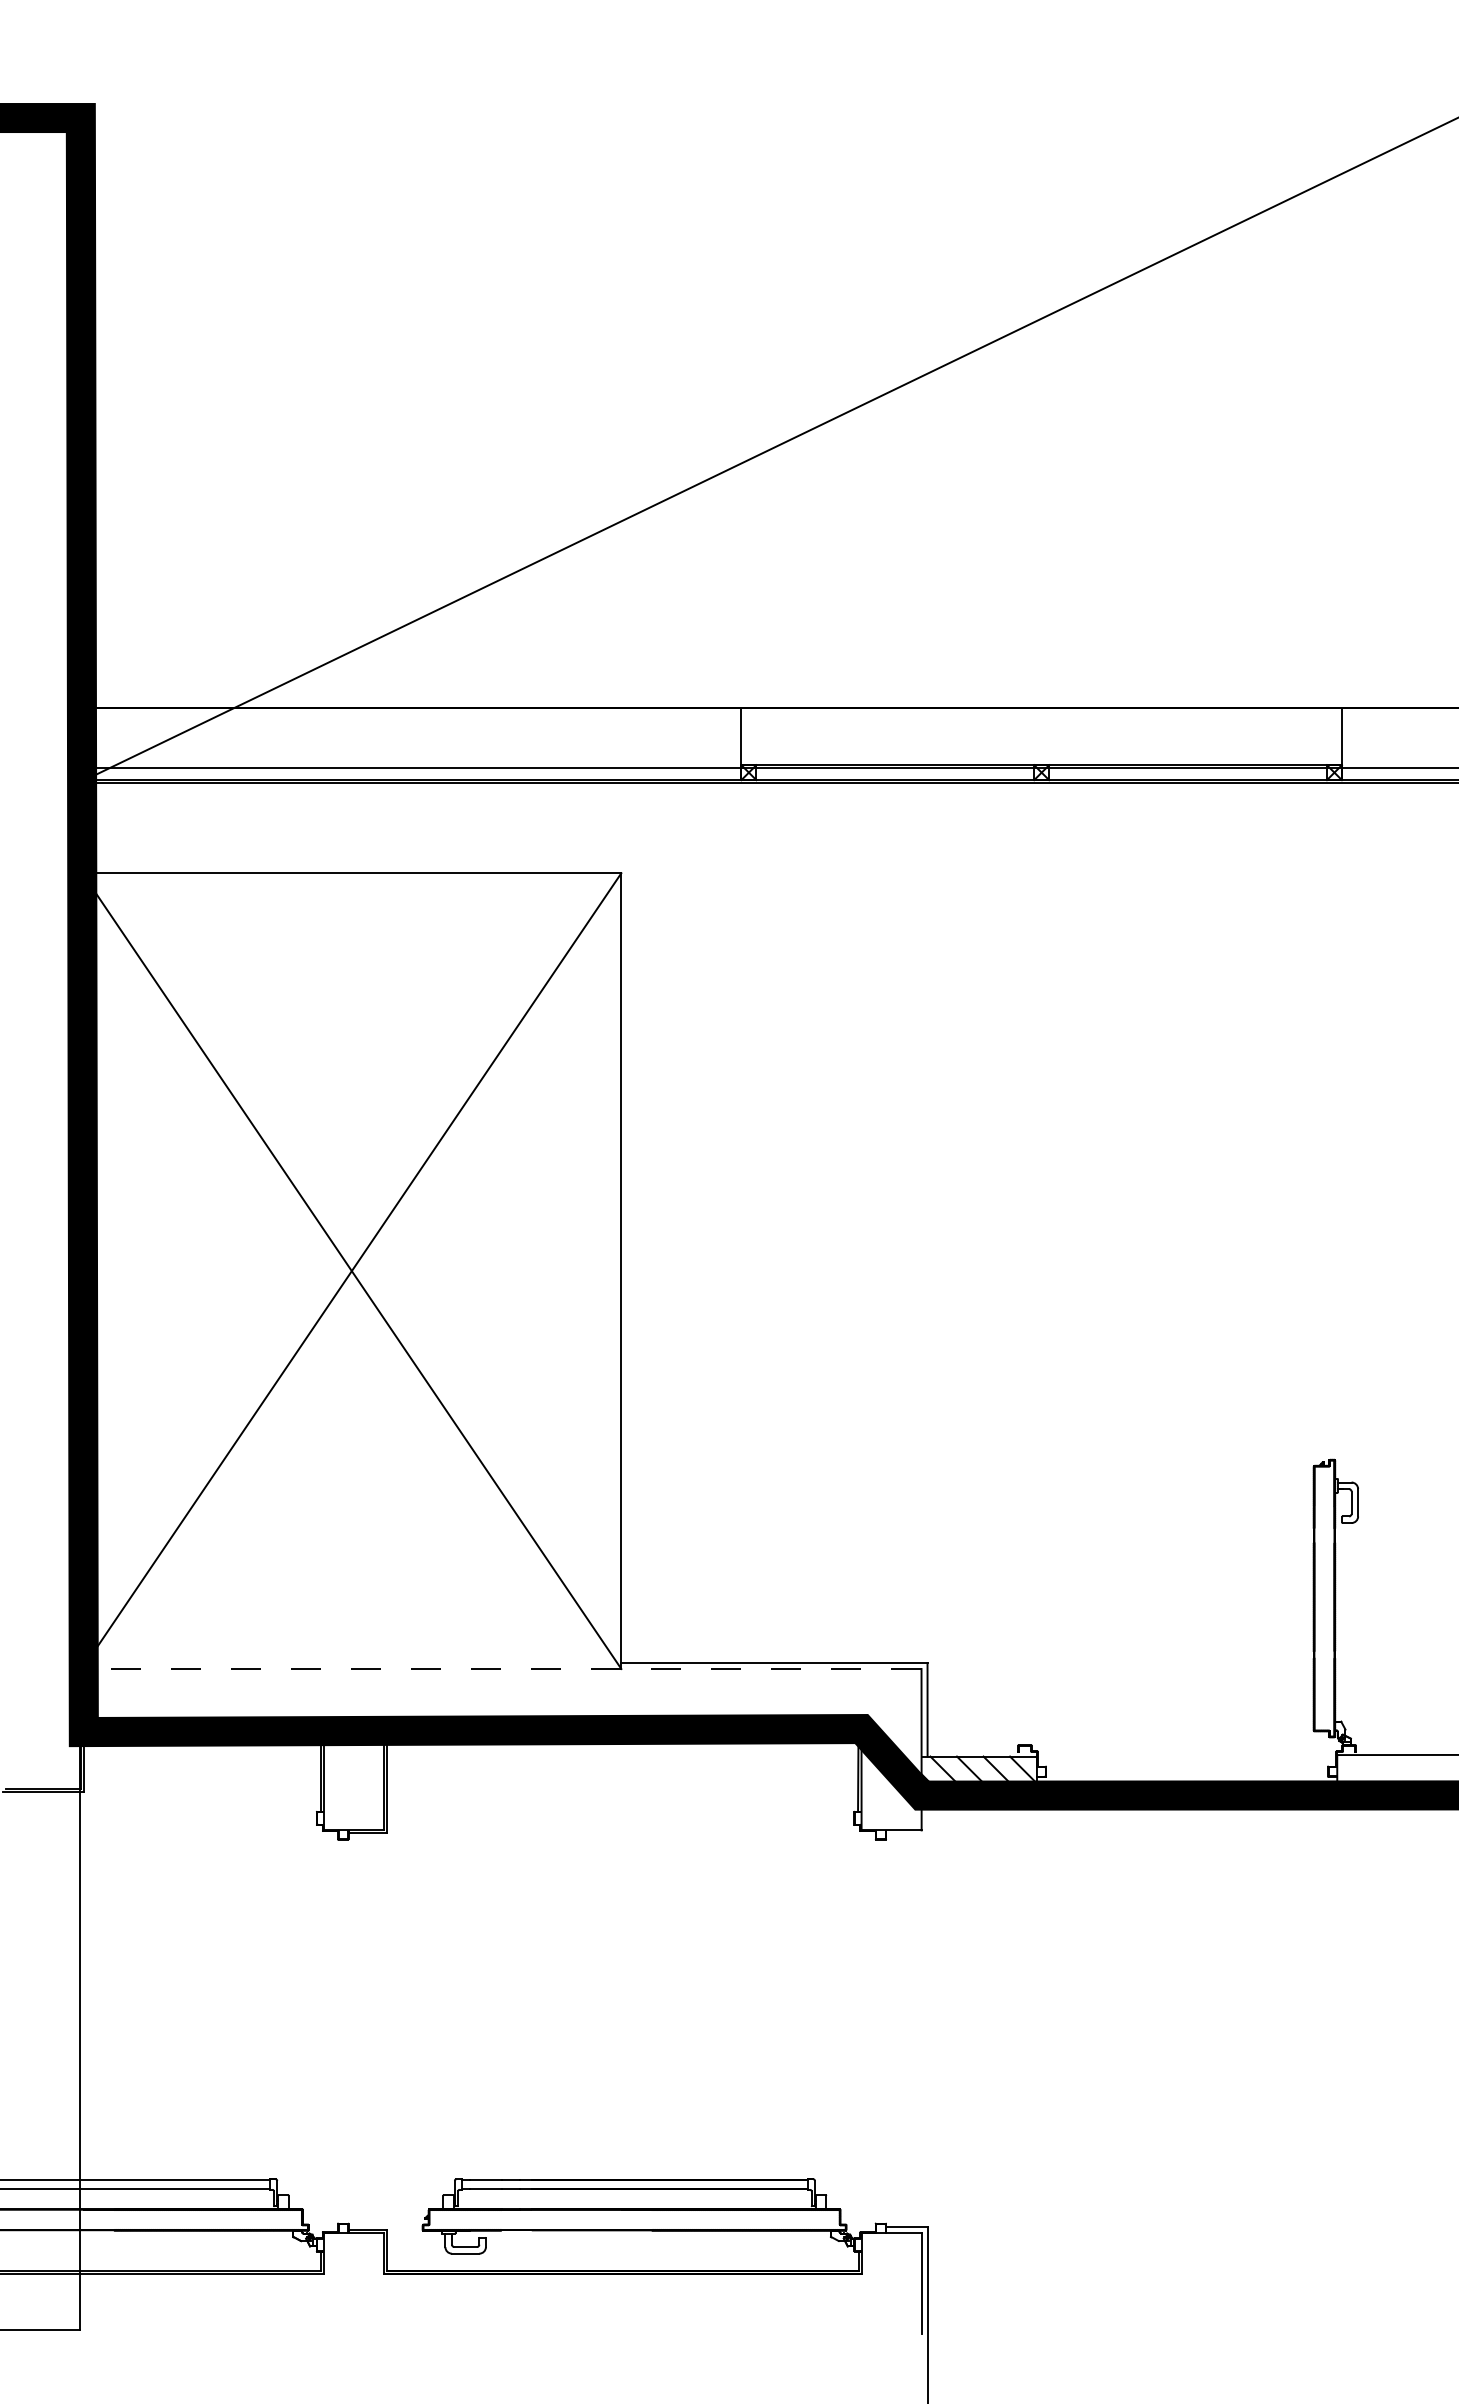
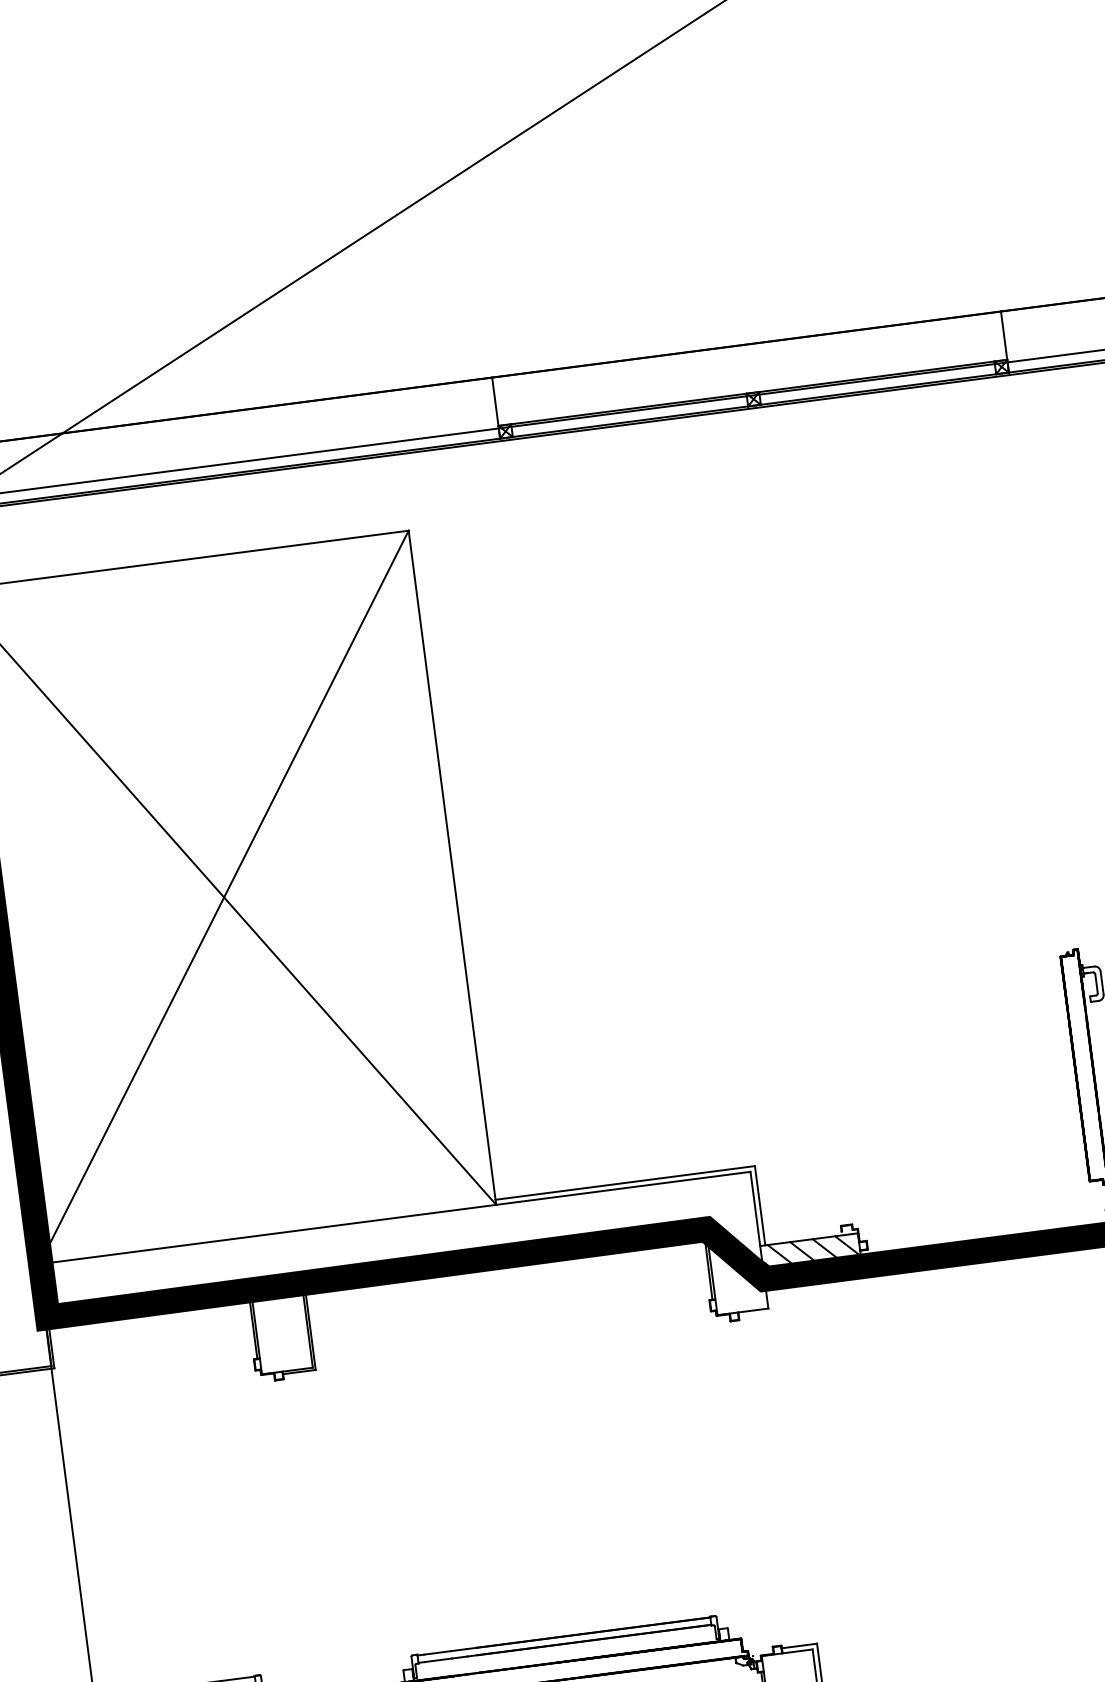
line: (500, 1669) -> (393, 1218), dashed -> solid

